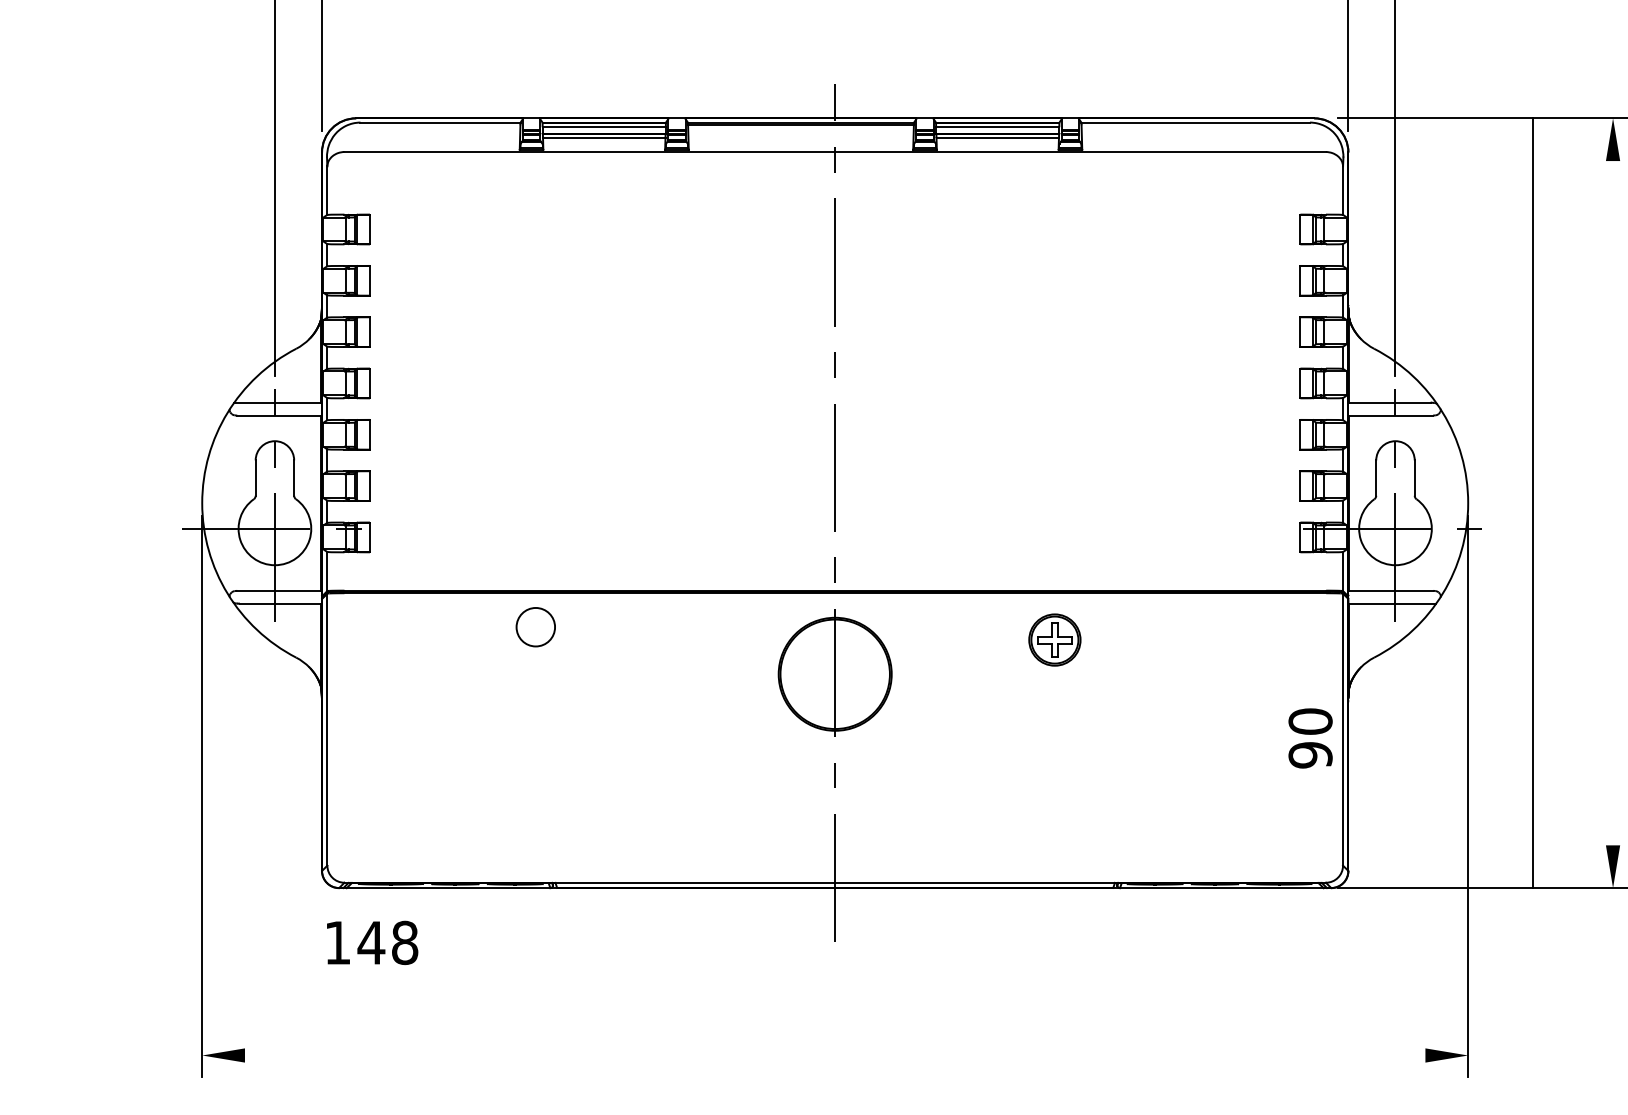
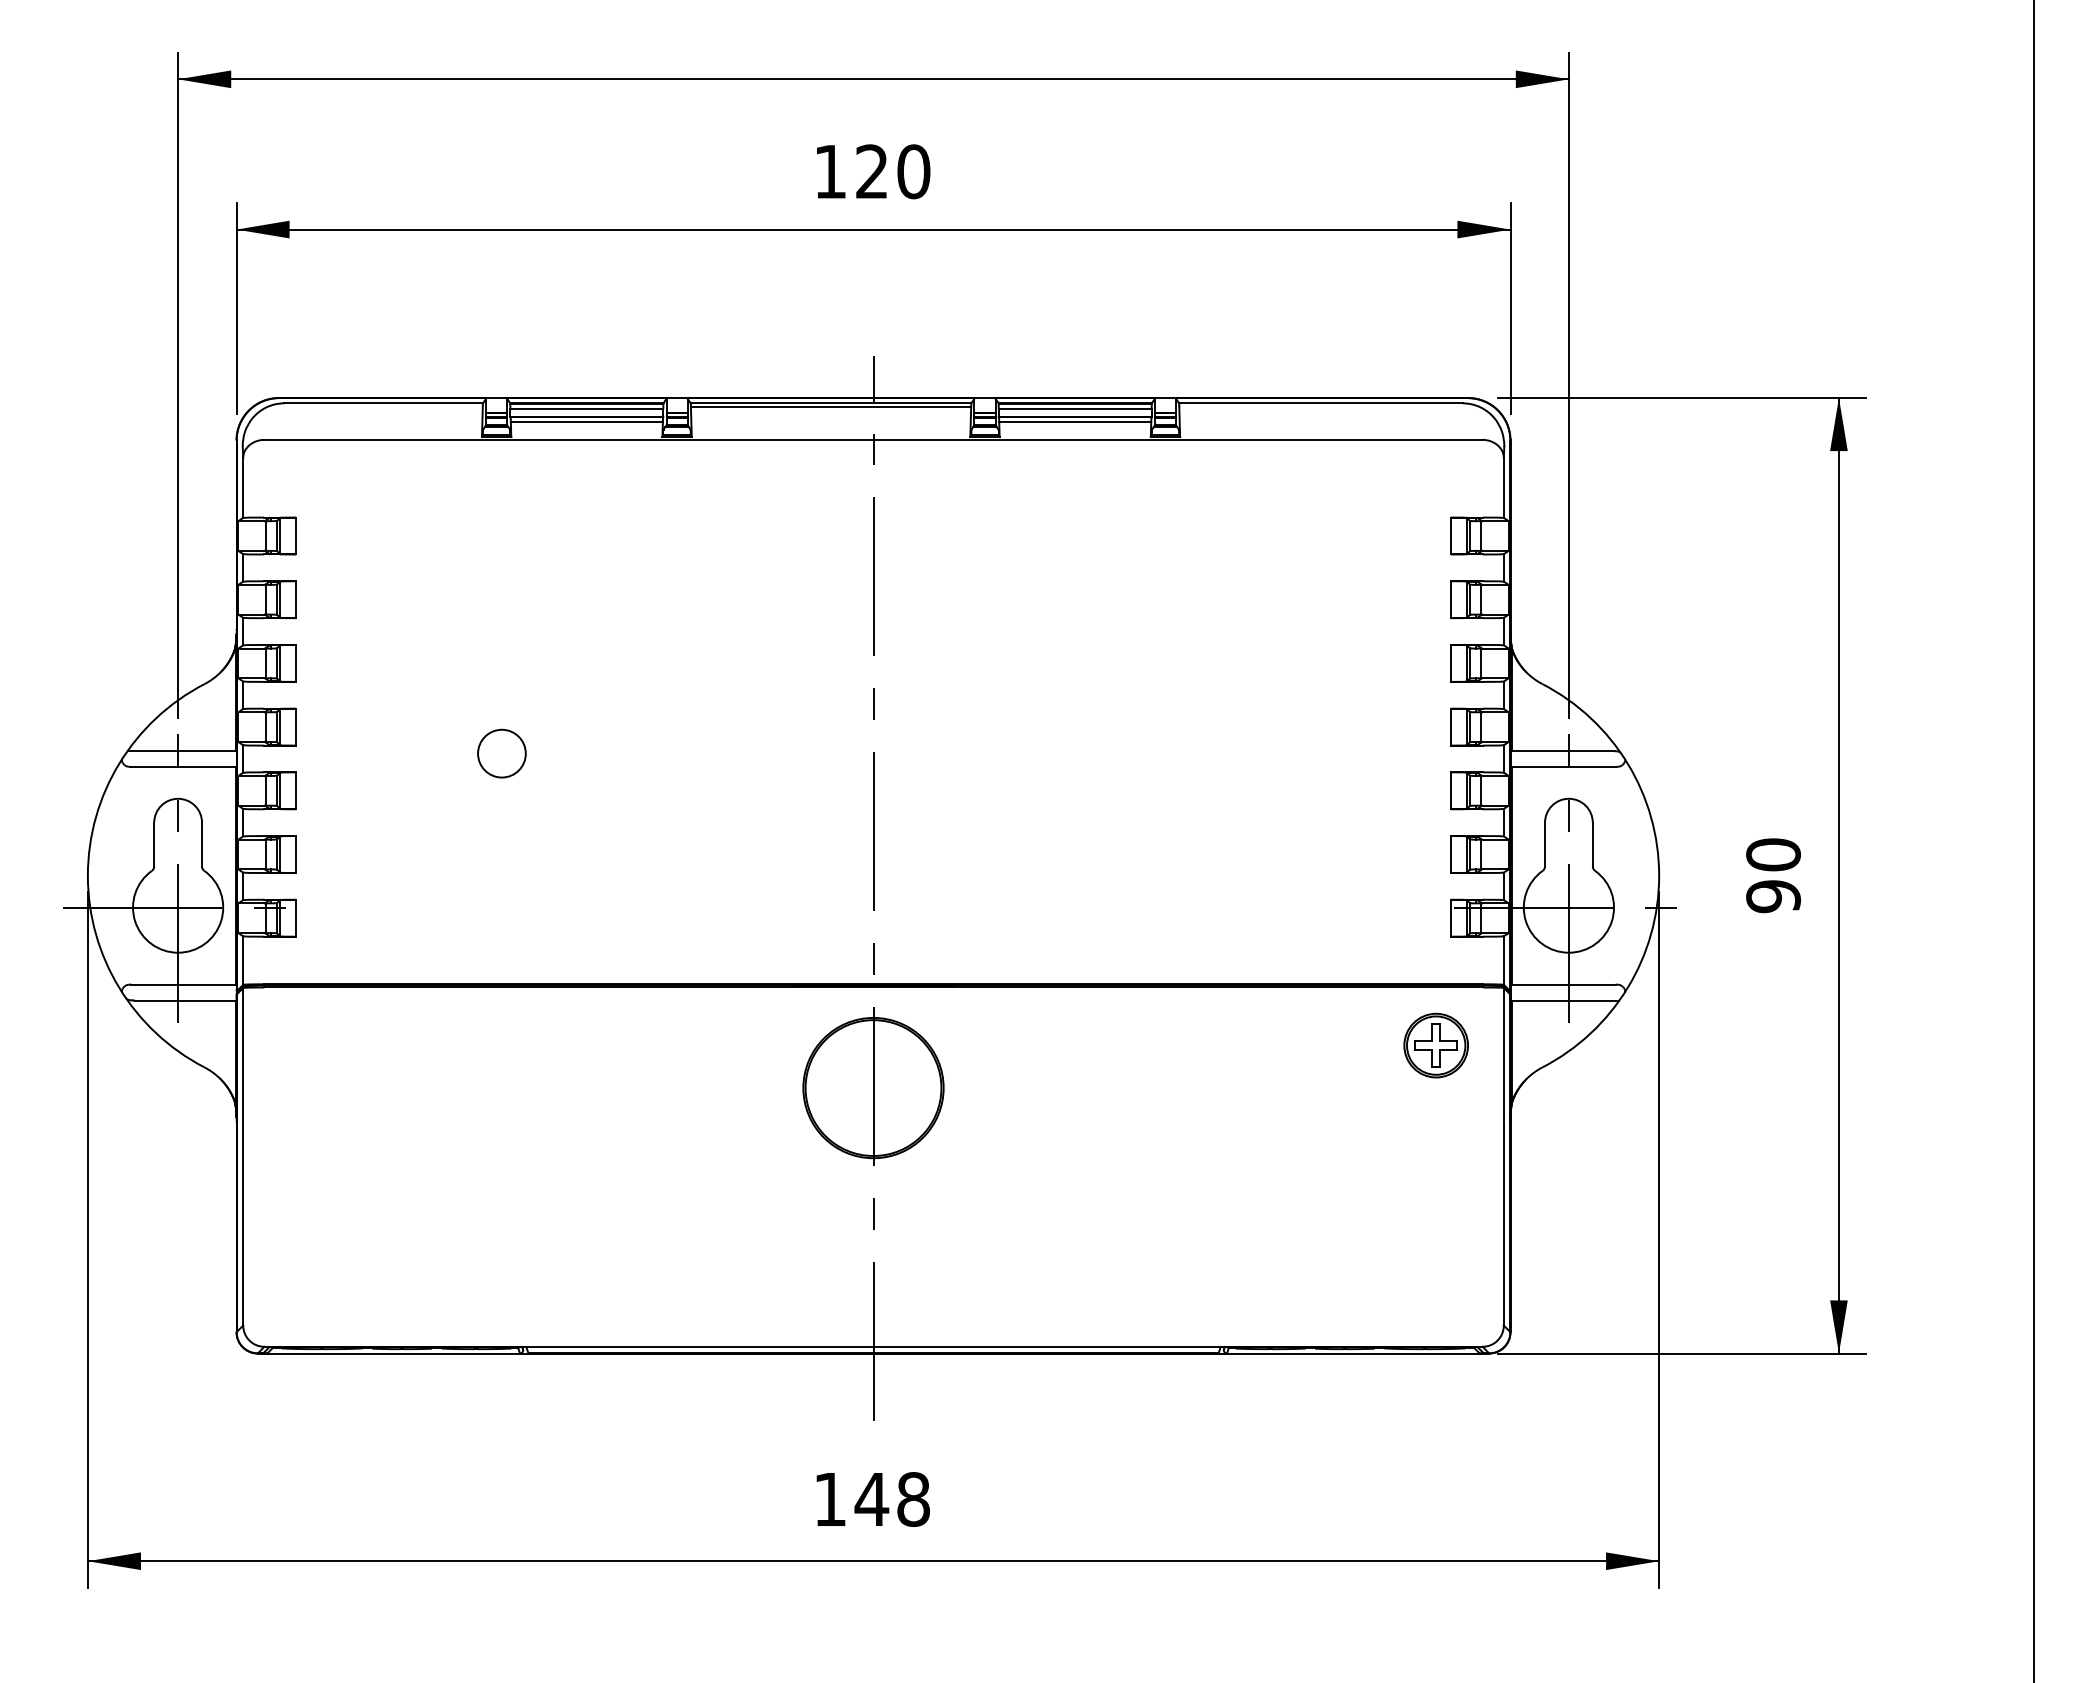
line: (1532, 503) -> (1838, 875), moved
circle: (535, 627) -> (501, 753), moved
part: (1054, 639) -> (1435, 1045), moved
text: (1310, 738) -> (1773, 875), moved
text: (372, 942) -> (873, 1499), moved
line: (835, 1055) -> (873, 1561), added

